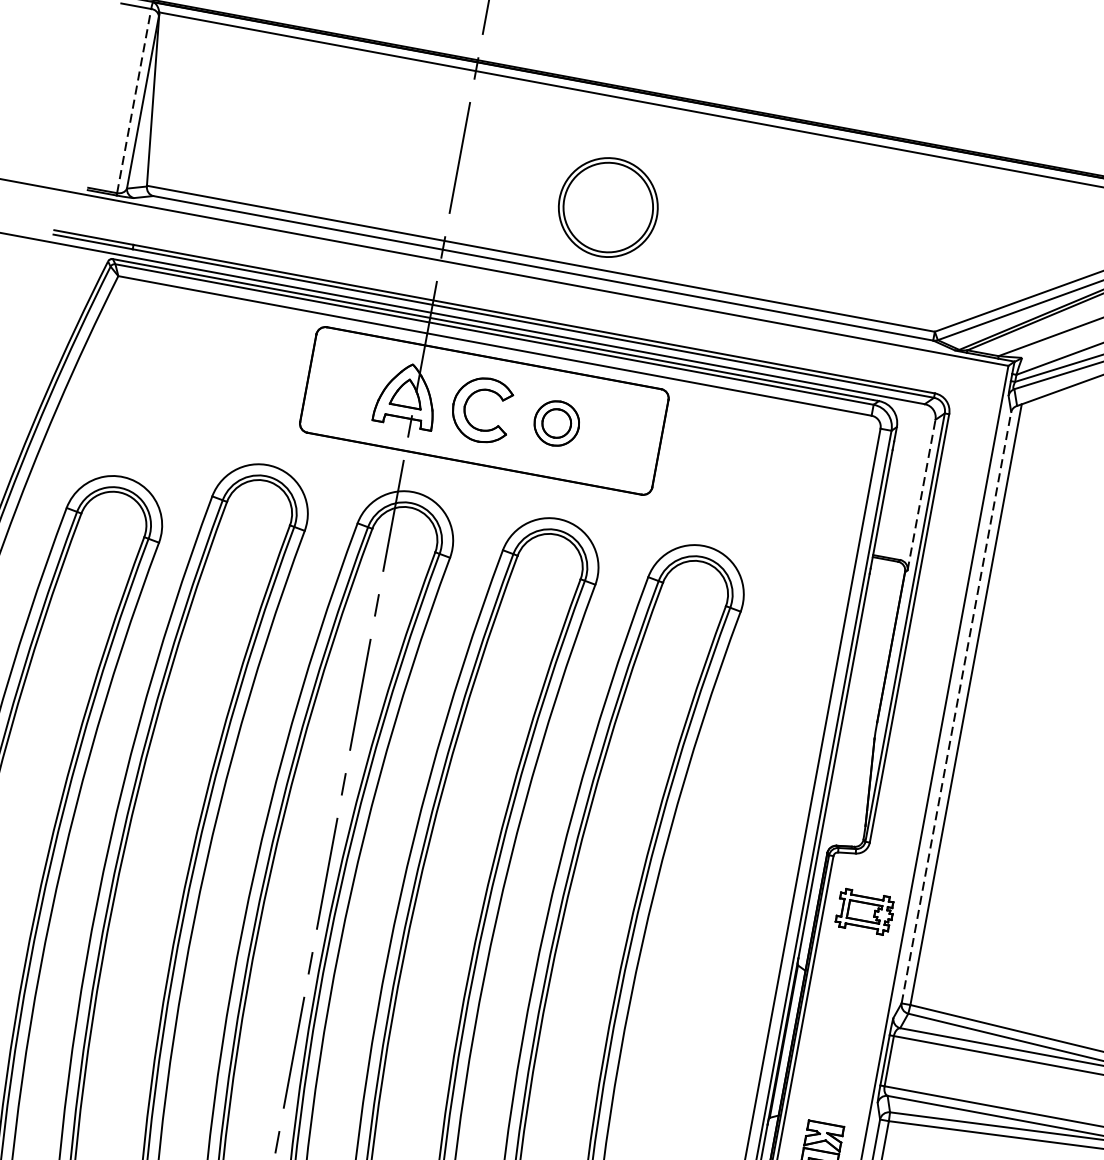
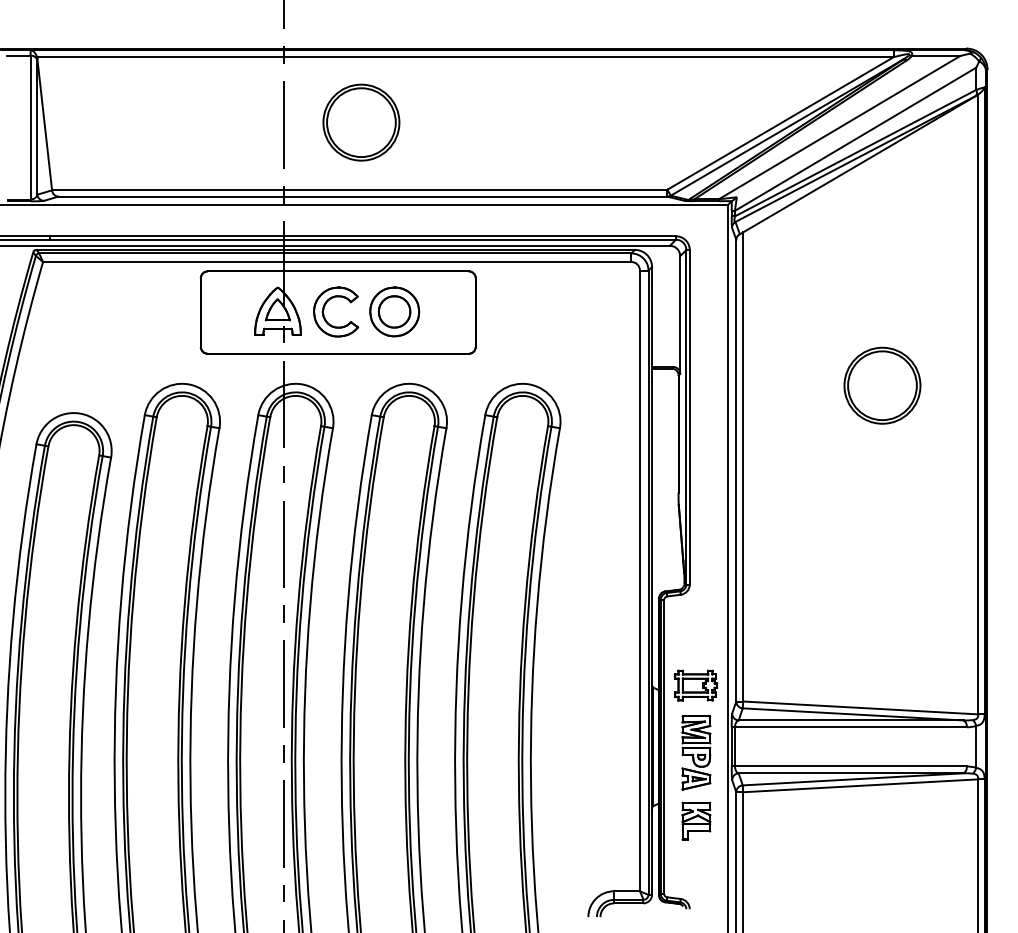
line: (134, 100) -> (30, 127), dashed -> solid
part: (608, 207) -> (361, 122), moved
part: (556, 422) -> (394, 311), size x1.43
line: (921, 495) -> (680, 315), dashed -> solid
line: (956, 707) -> (736, 470), dashed -> solid
part: (865, 911) -> (696, 685), moved
part: (838, 1059) -> (696, 752), added

